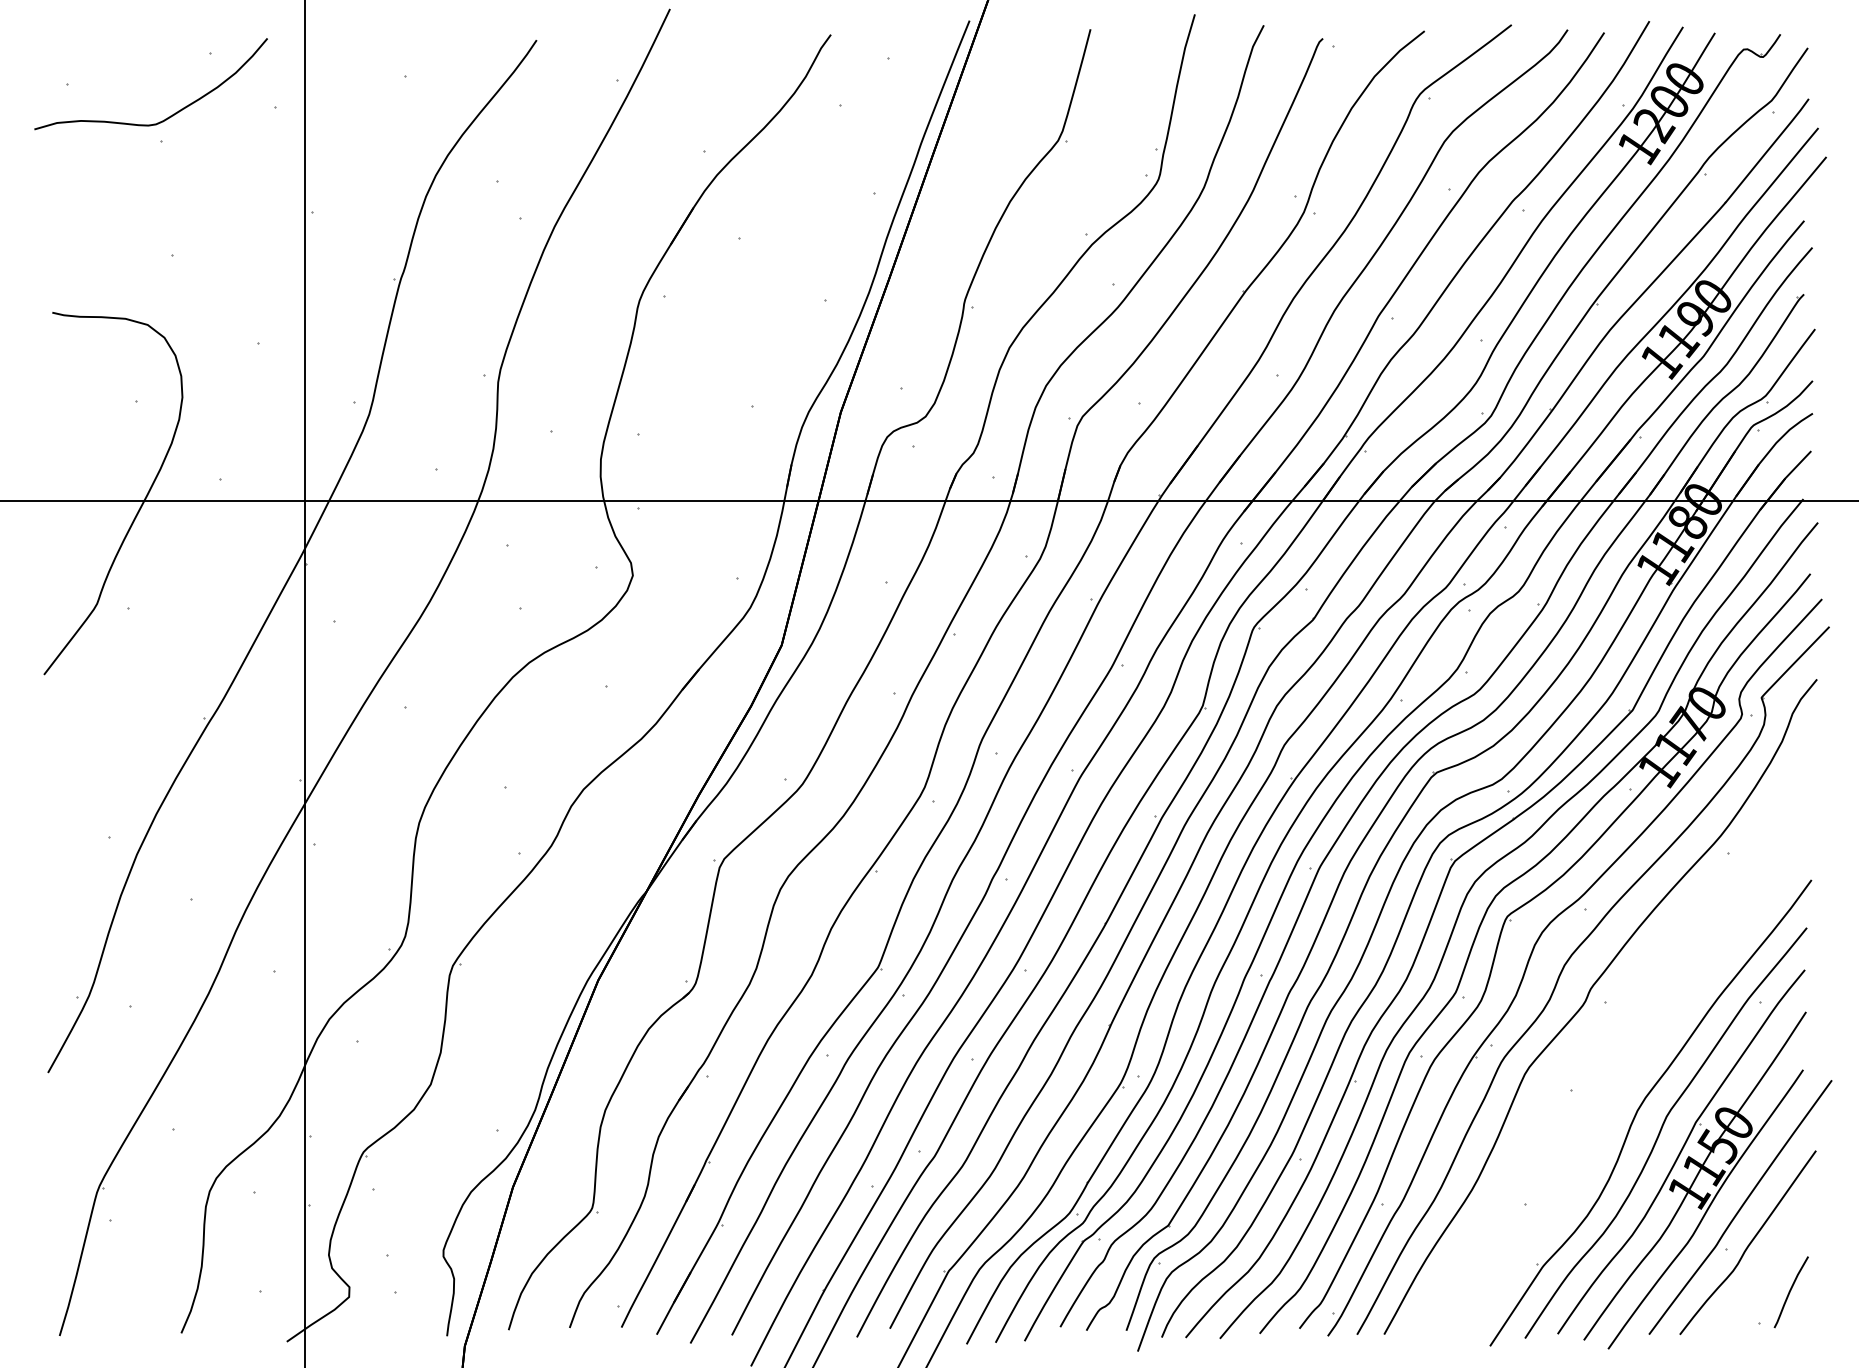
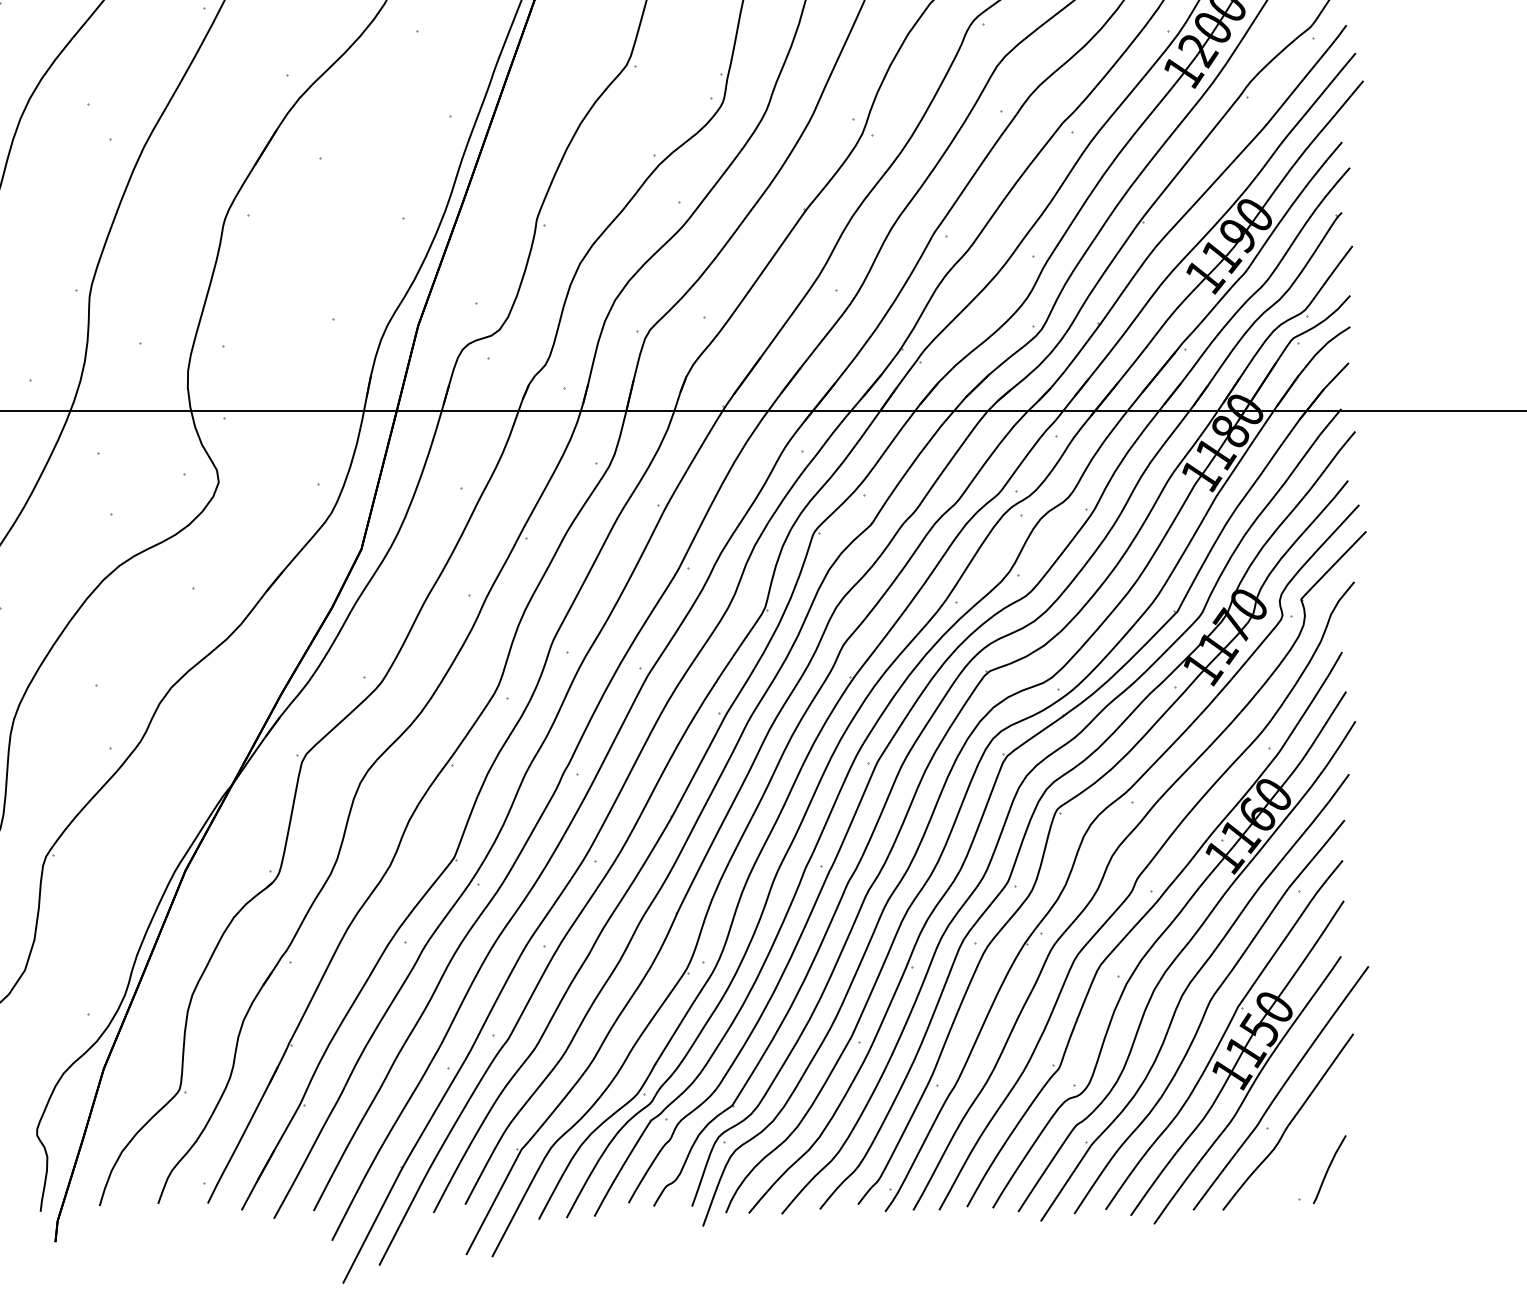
part: (1615, 1044) -> (1161, 932), added

